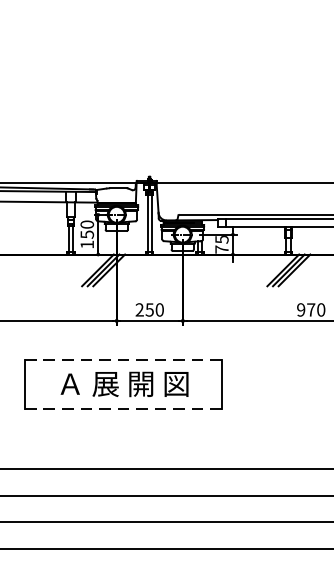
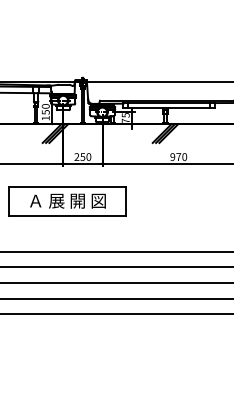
line: (123, 359) -> (67, 186), dashed -> solid
line: (123, 408) -> (67, 215), dashed -> solid

